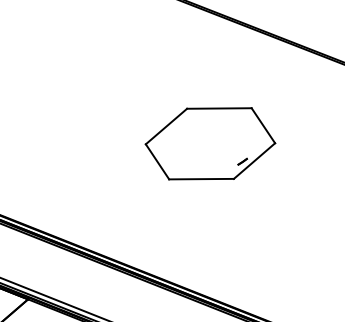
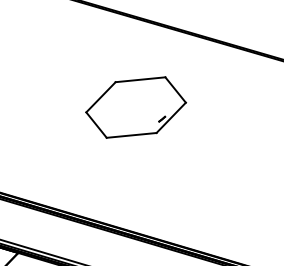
part: (209, 143) -> (135, 107), moved

